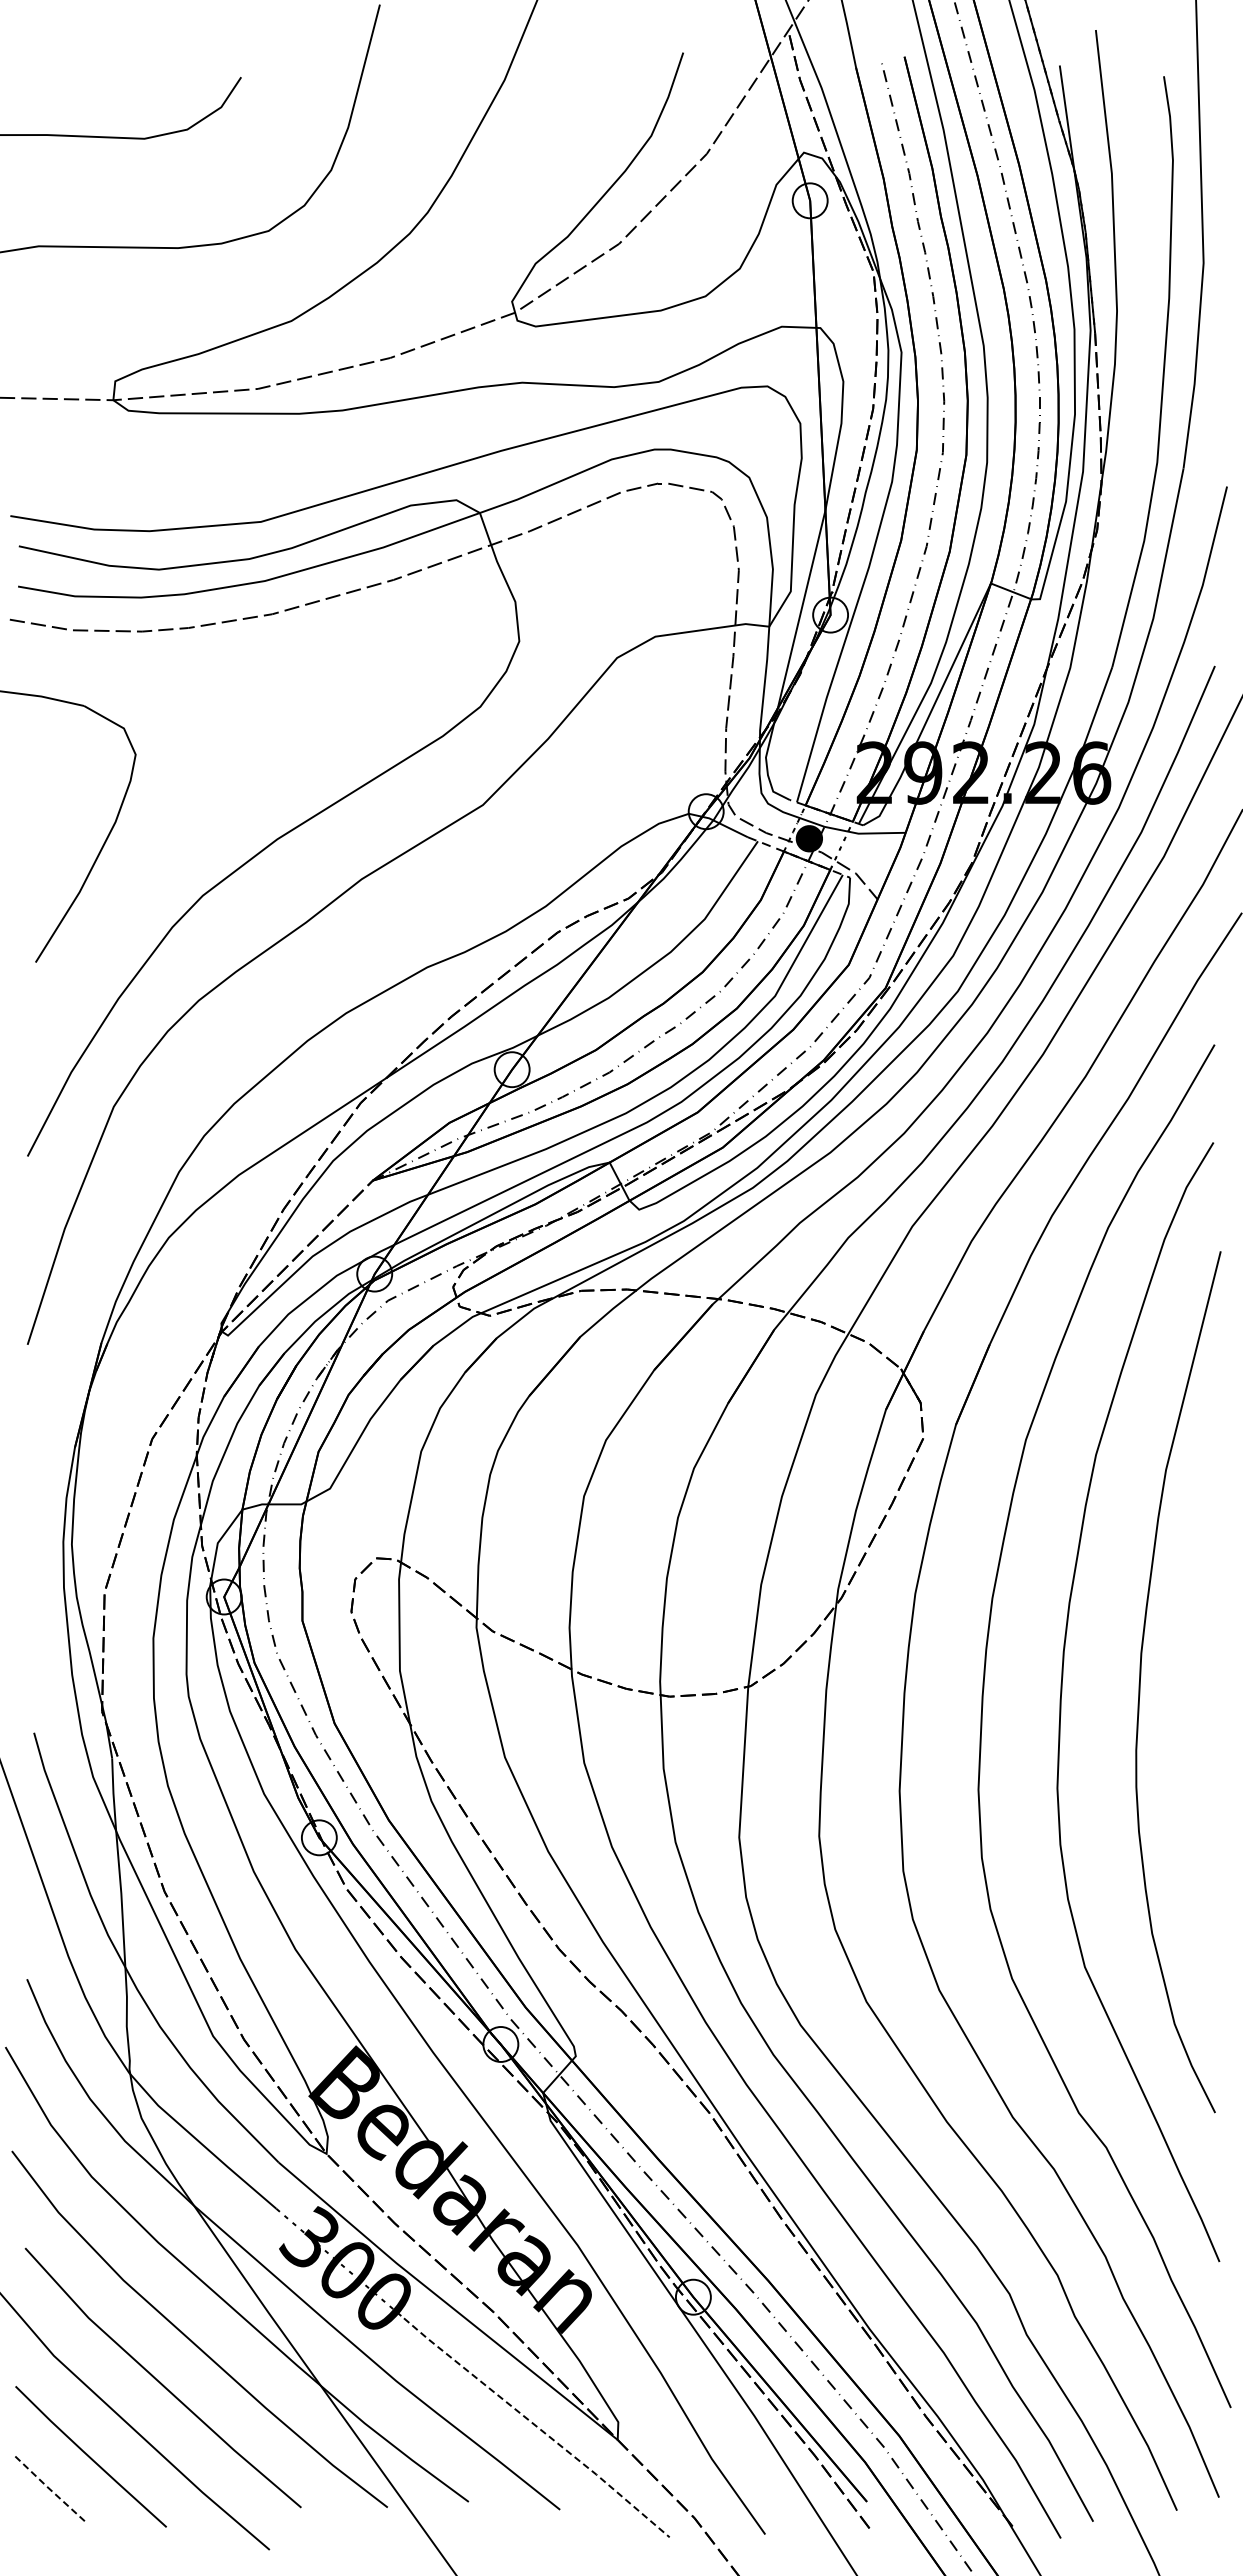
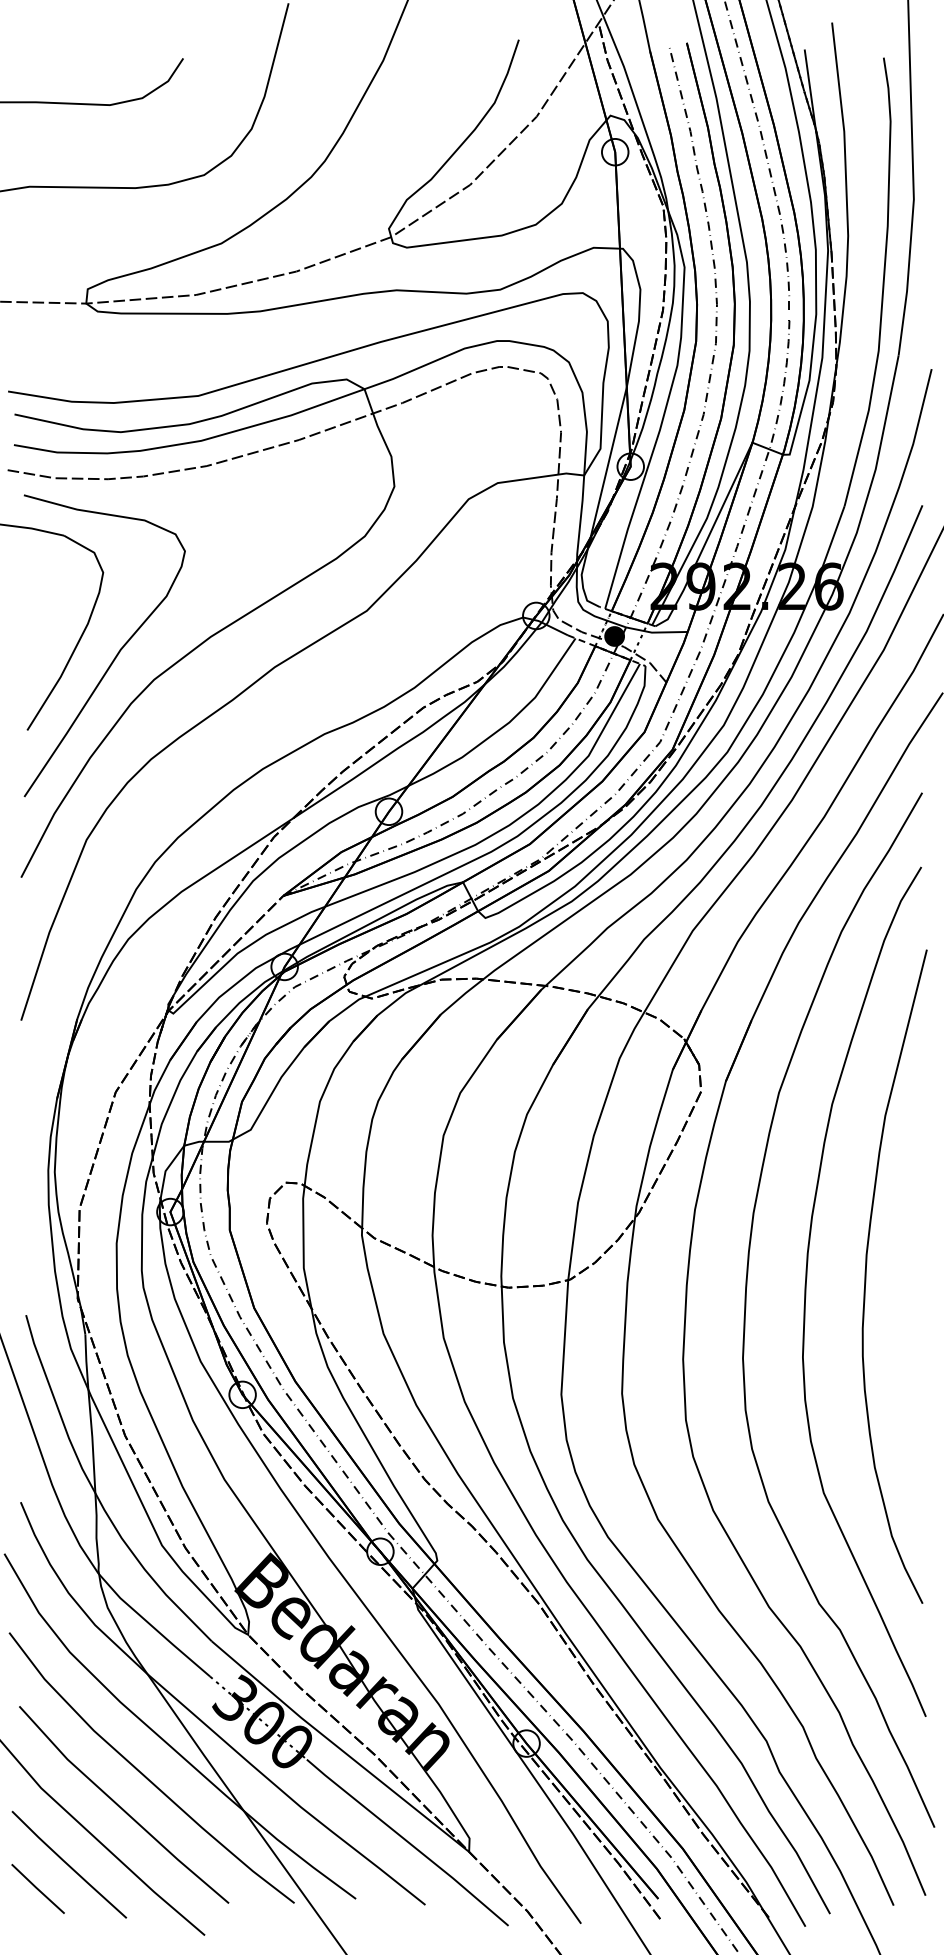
curve: (154, 860) -> (117, 652), added
line: (537, 2427) -> (408, 1842), dashed -> solid
line: (49, 2488) -> (37, 1888), dashed -> solid

